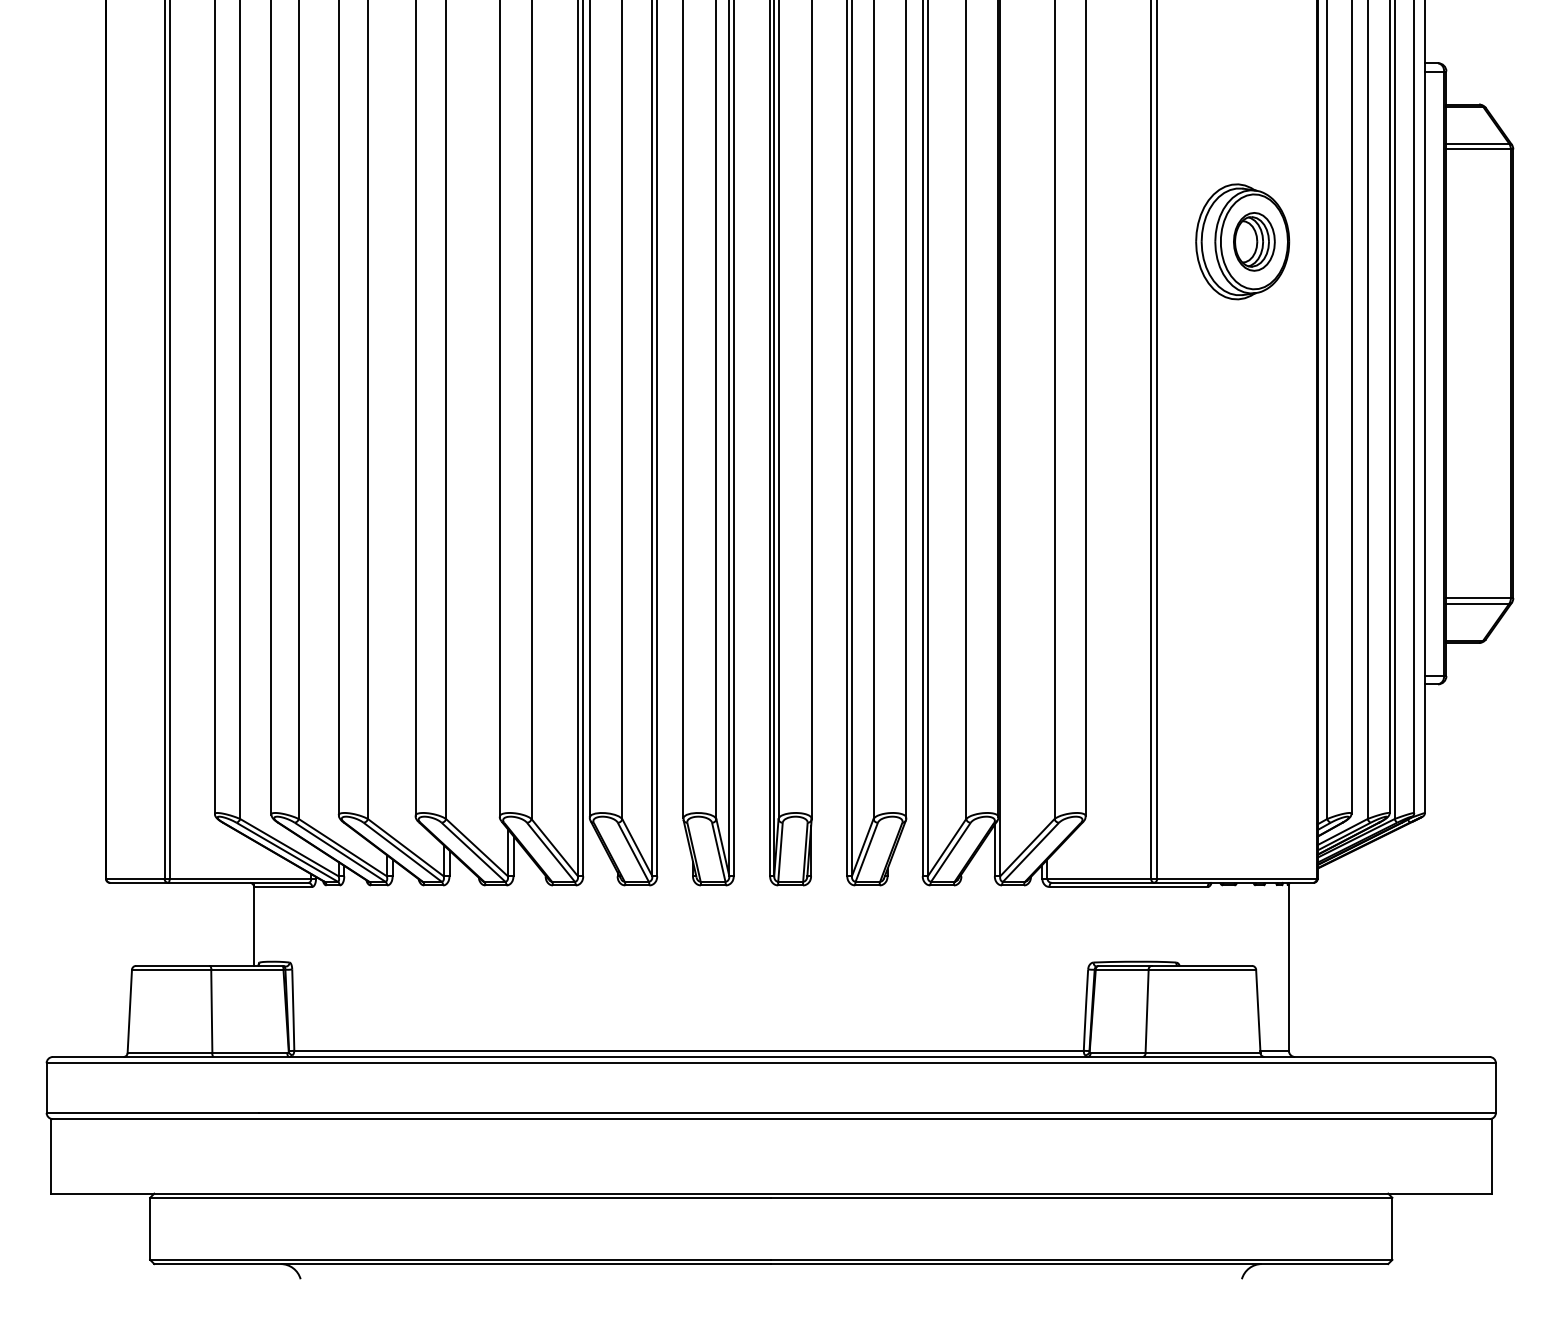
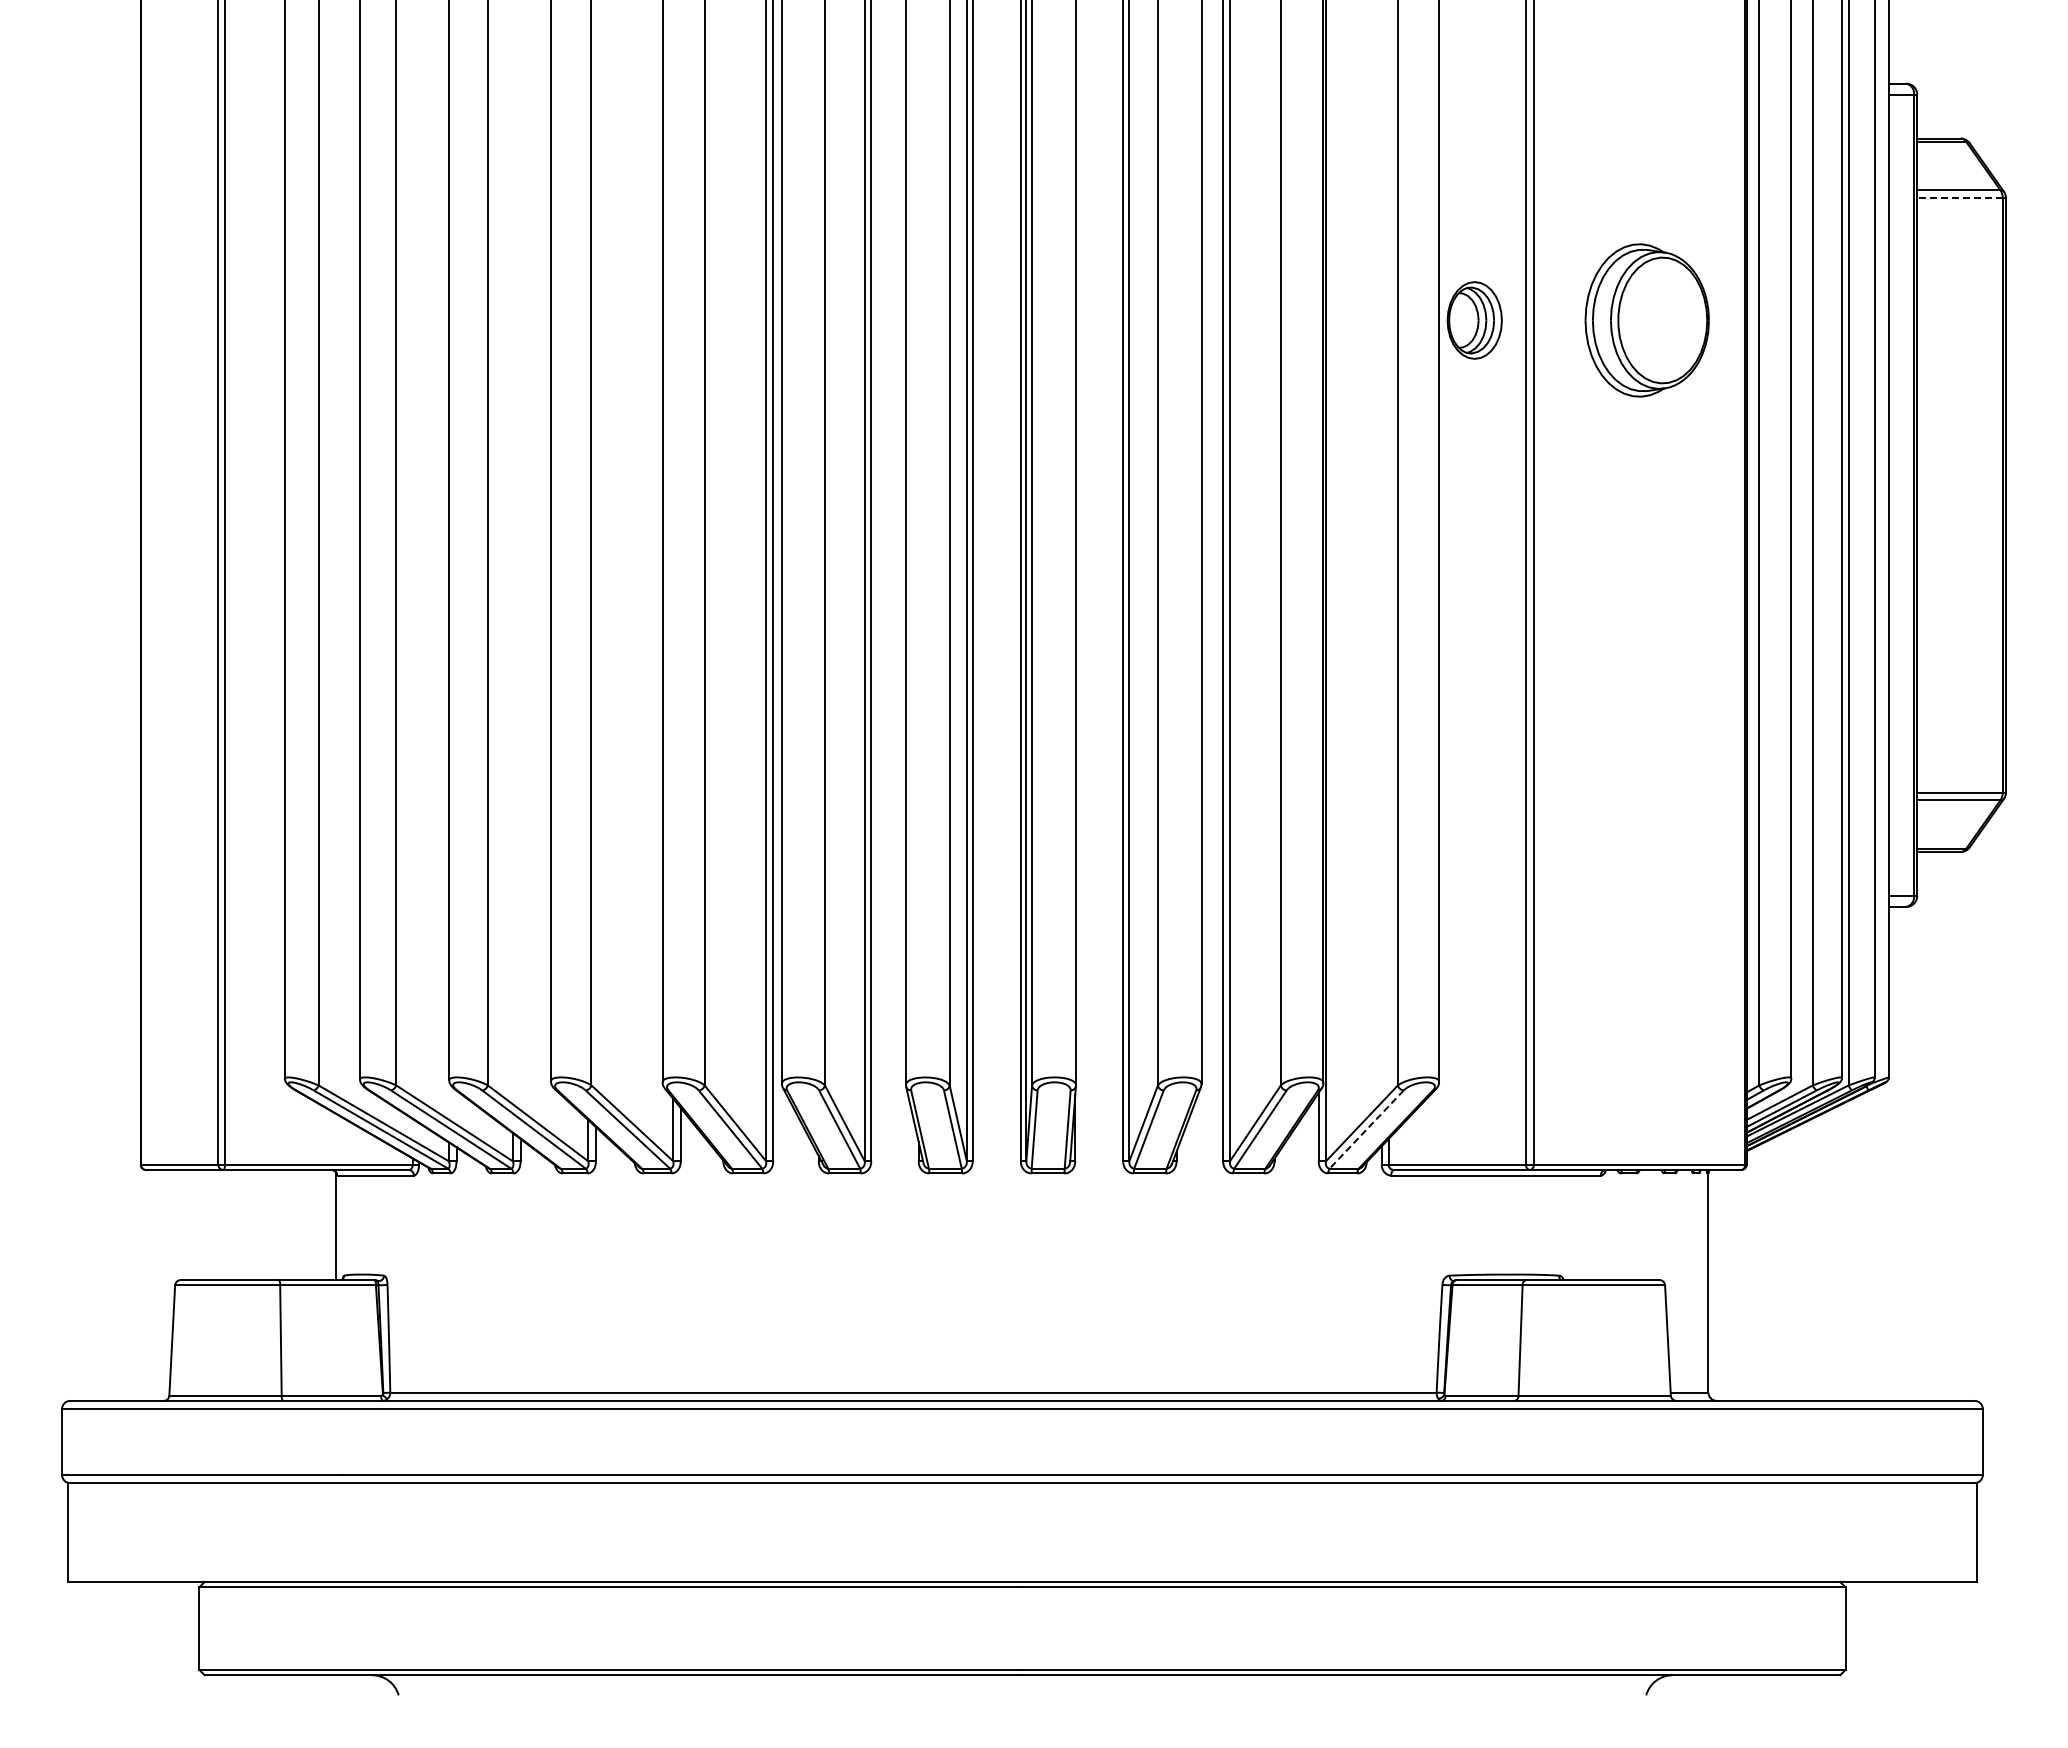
line: (1478, 149) -> (1959, 198), solid -> dashed
part: (1254, 241) -> (1474, 320), moved
line: (1031, 852) -> (1367, 1129), solid -> dashed

